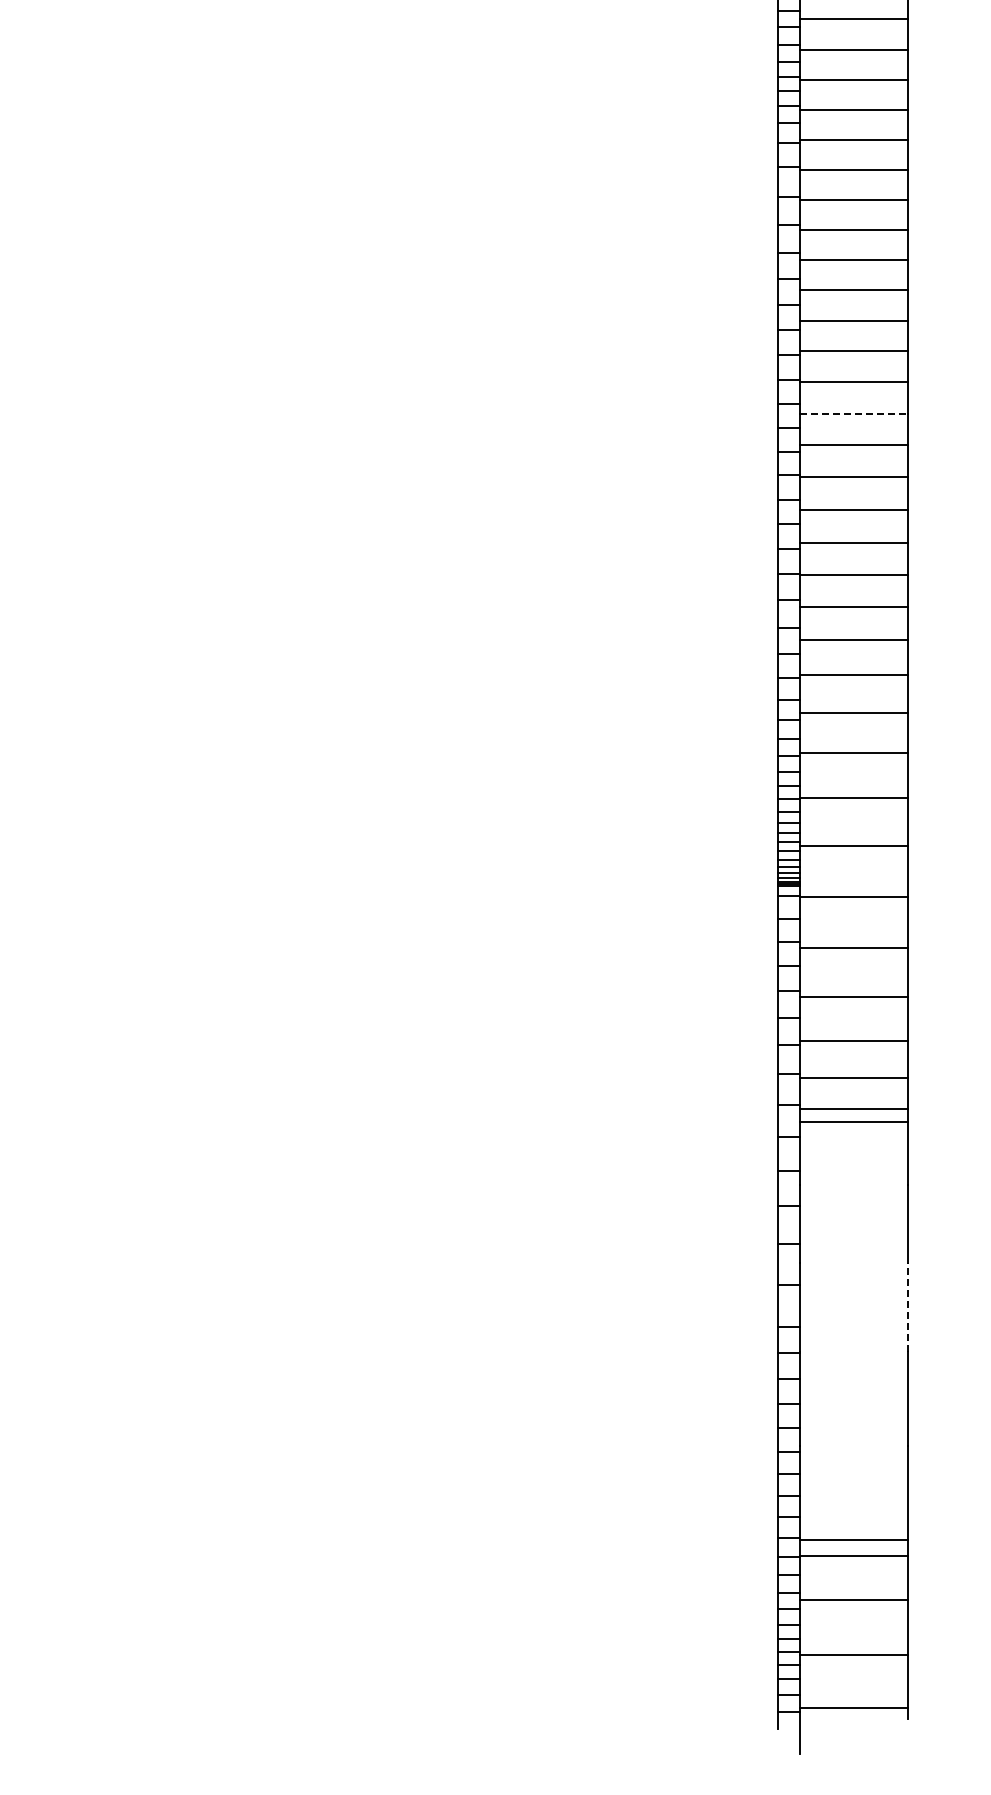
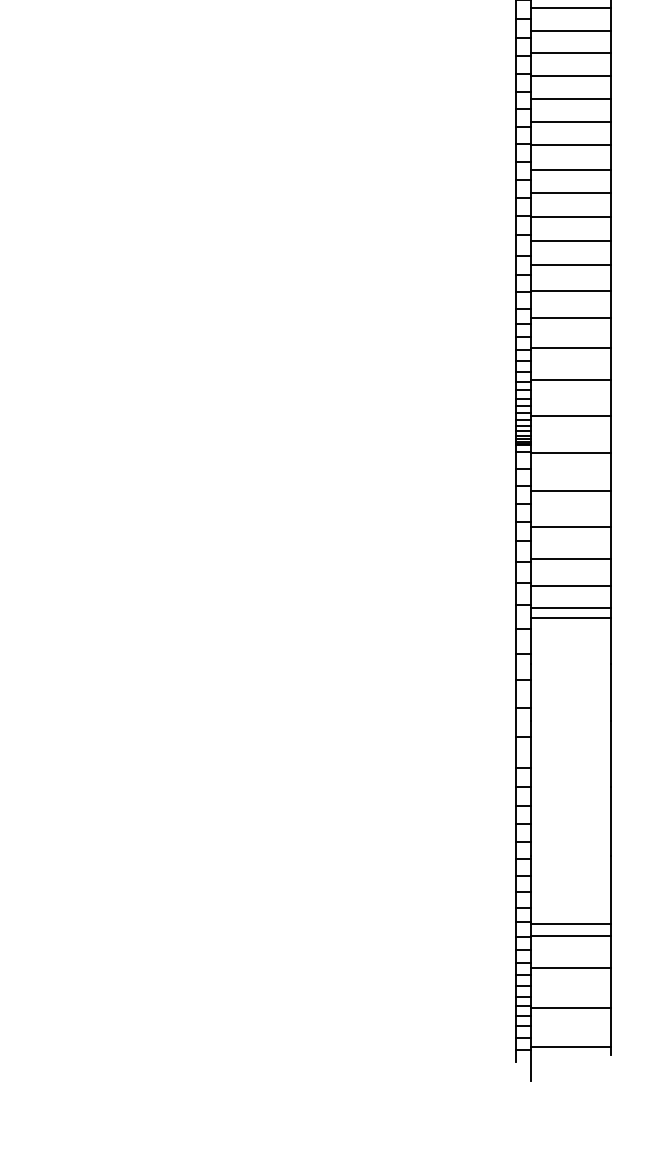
line: (854, 413) -> (571, 98), dashed -> solid
line: (908, 1307) -> (610, 753), dashed -> solid

